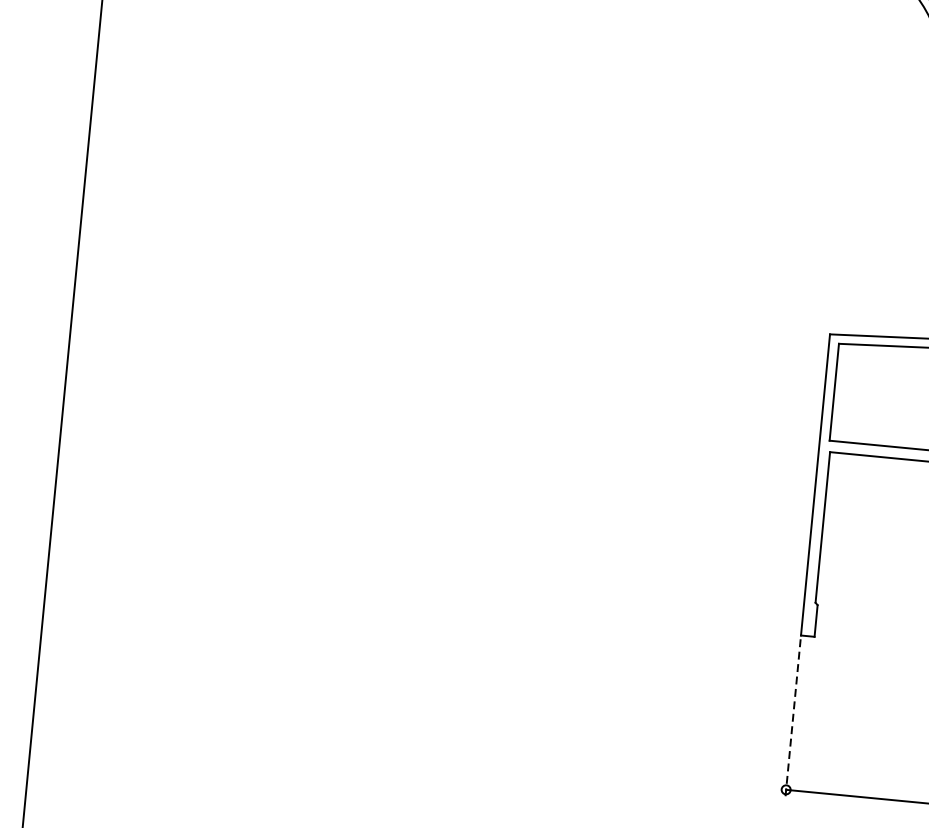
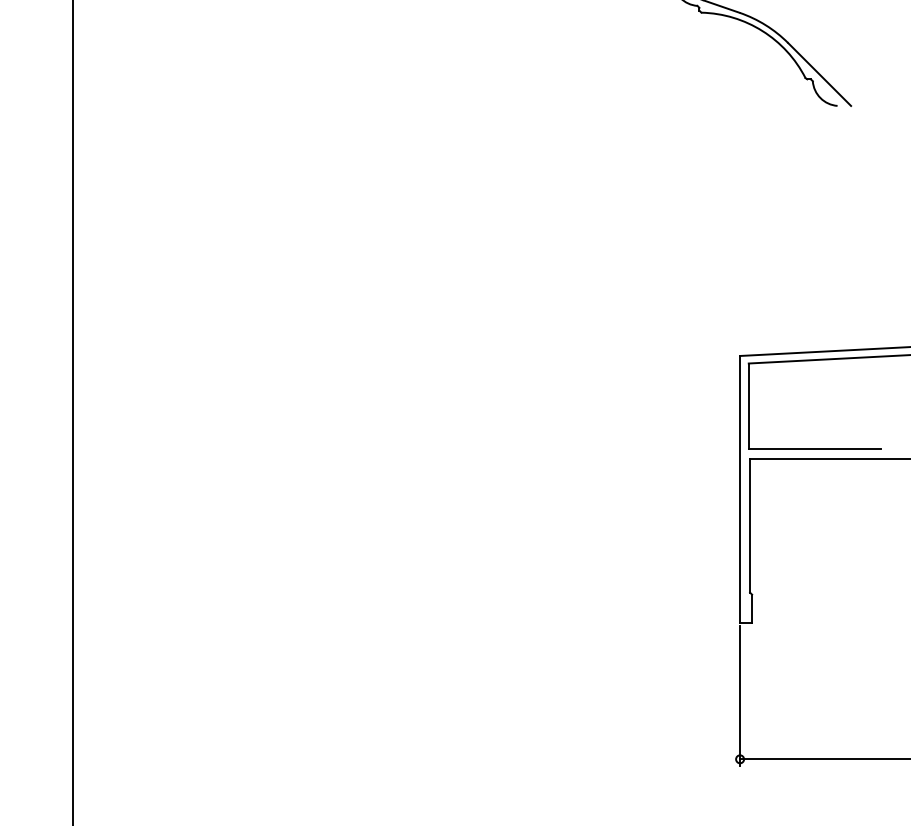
line: (793, 717) -> (740, 695), dashed -> solid

